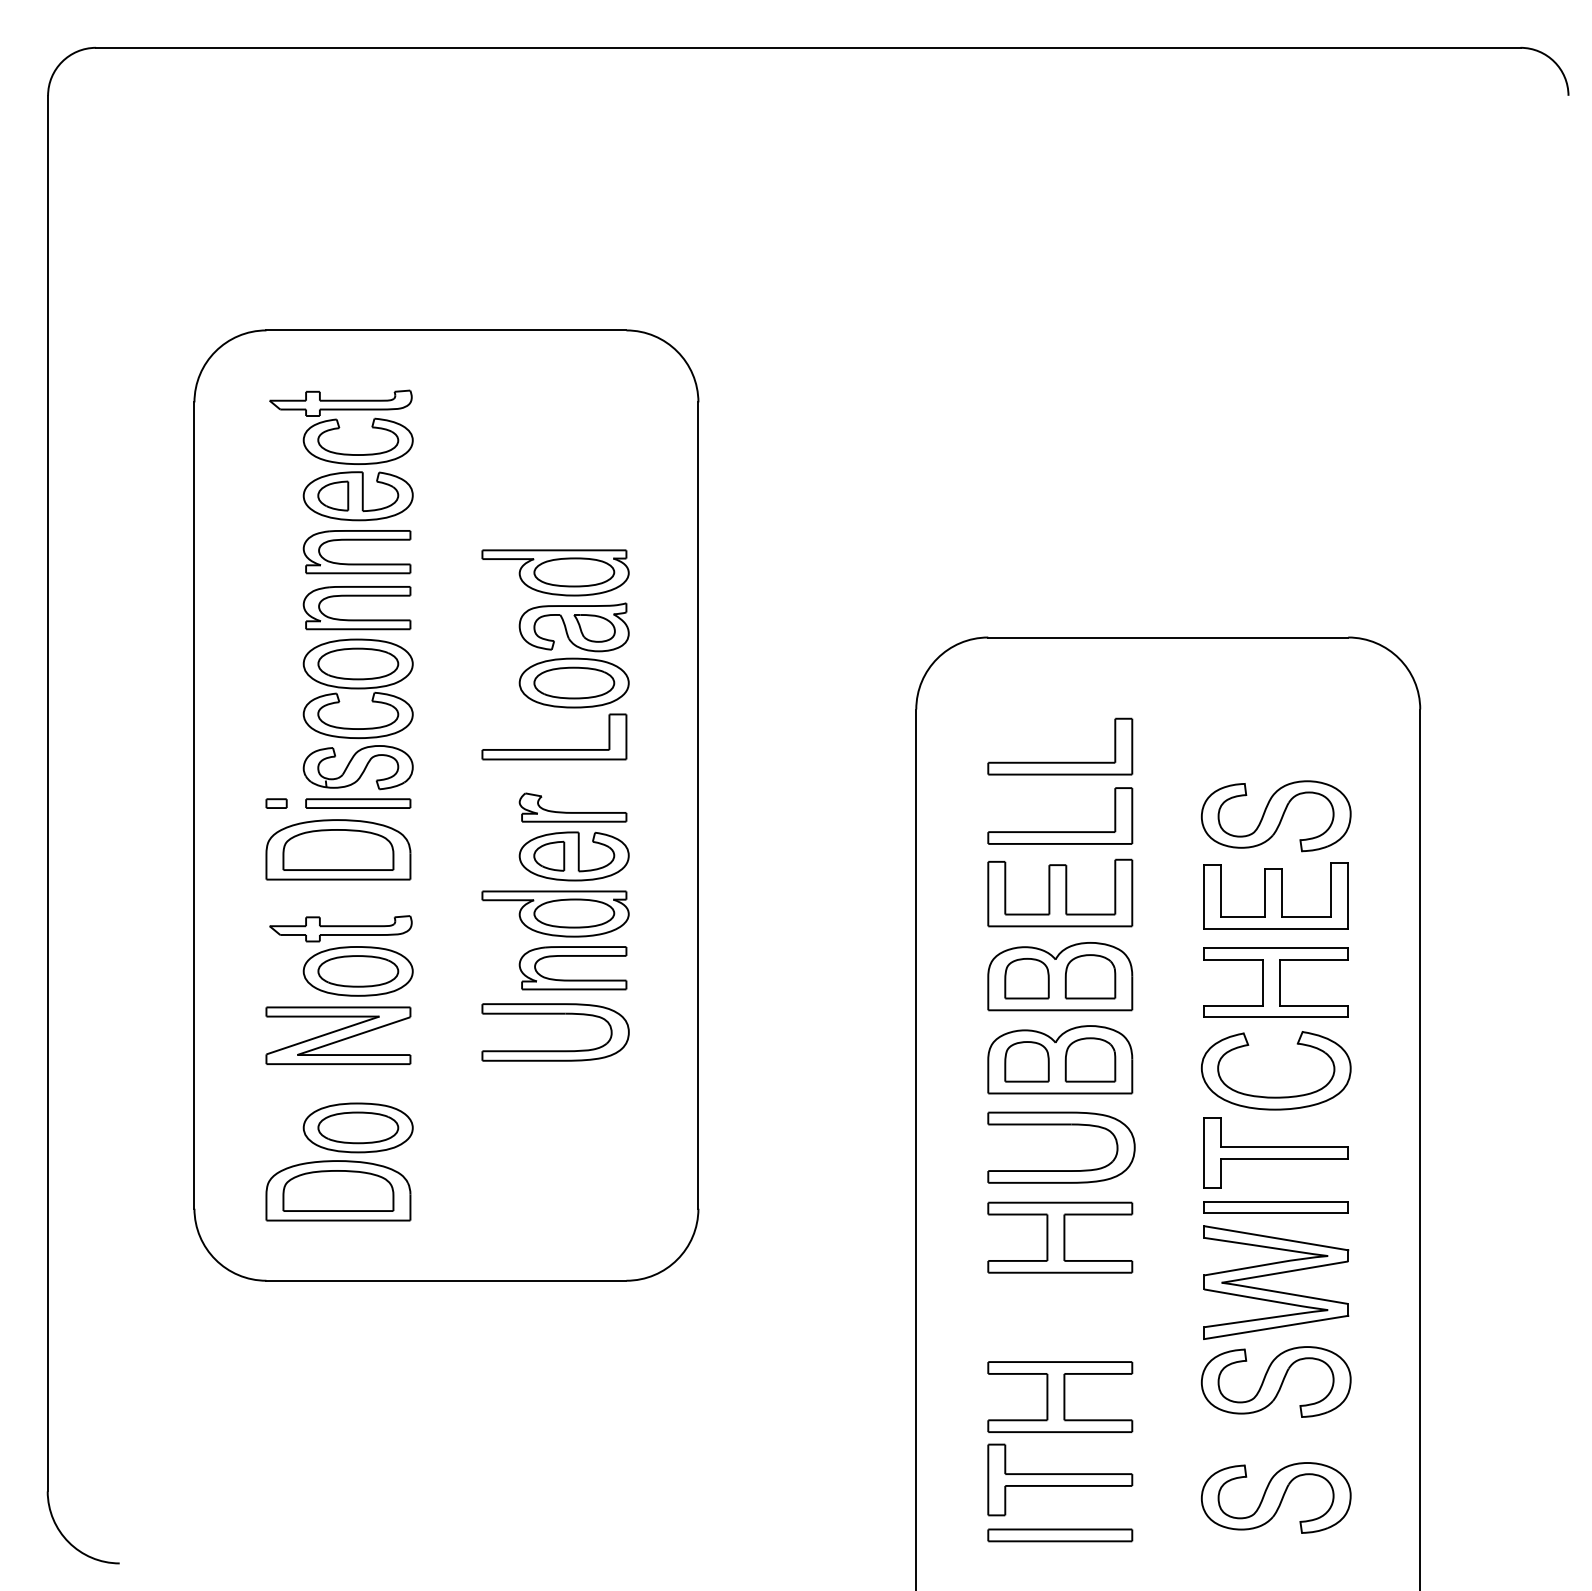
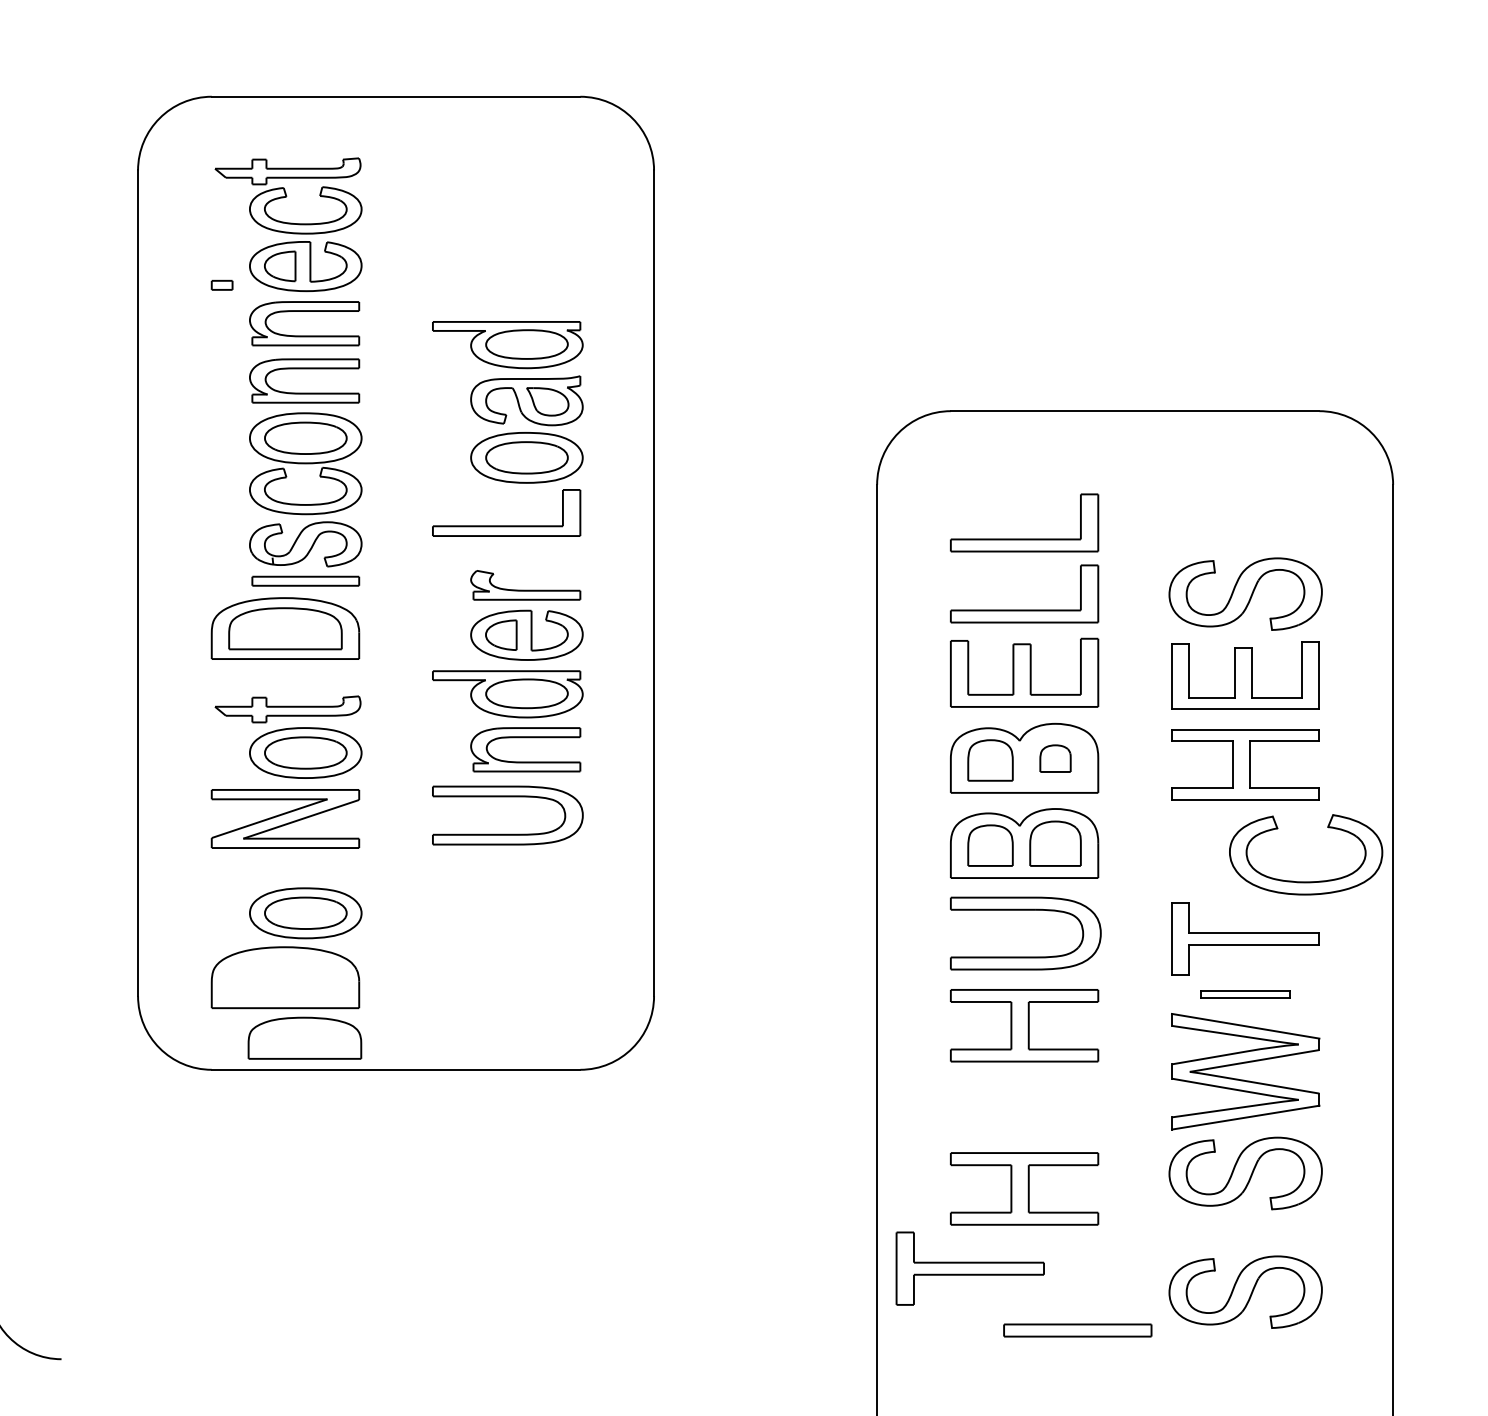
part: (276, 803) -> (222, 285), moved
part: (1090, 976) -> (1055, 758), size x0.6
part: (1275, 1096) -> (1305, 881), moved
part: (338, 1190) -> (304, 1037), moved
part: (1275, 1207) -> (1244, 994), size x0.6
part: (1060, 1479) -> (970, 1268), moved
part: (1060, 1535) -> (1078, 1330), moved

